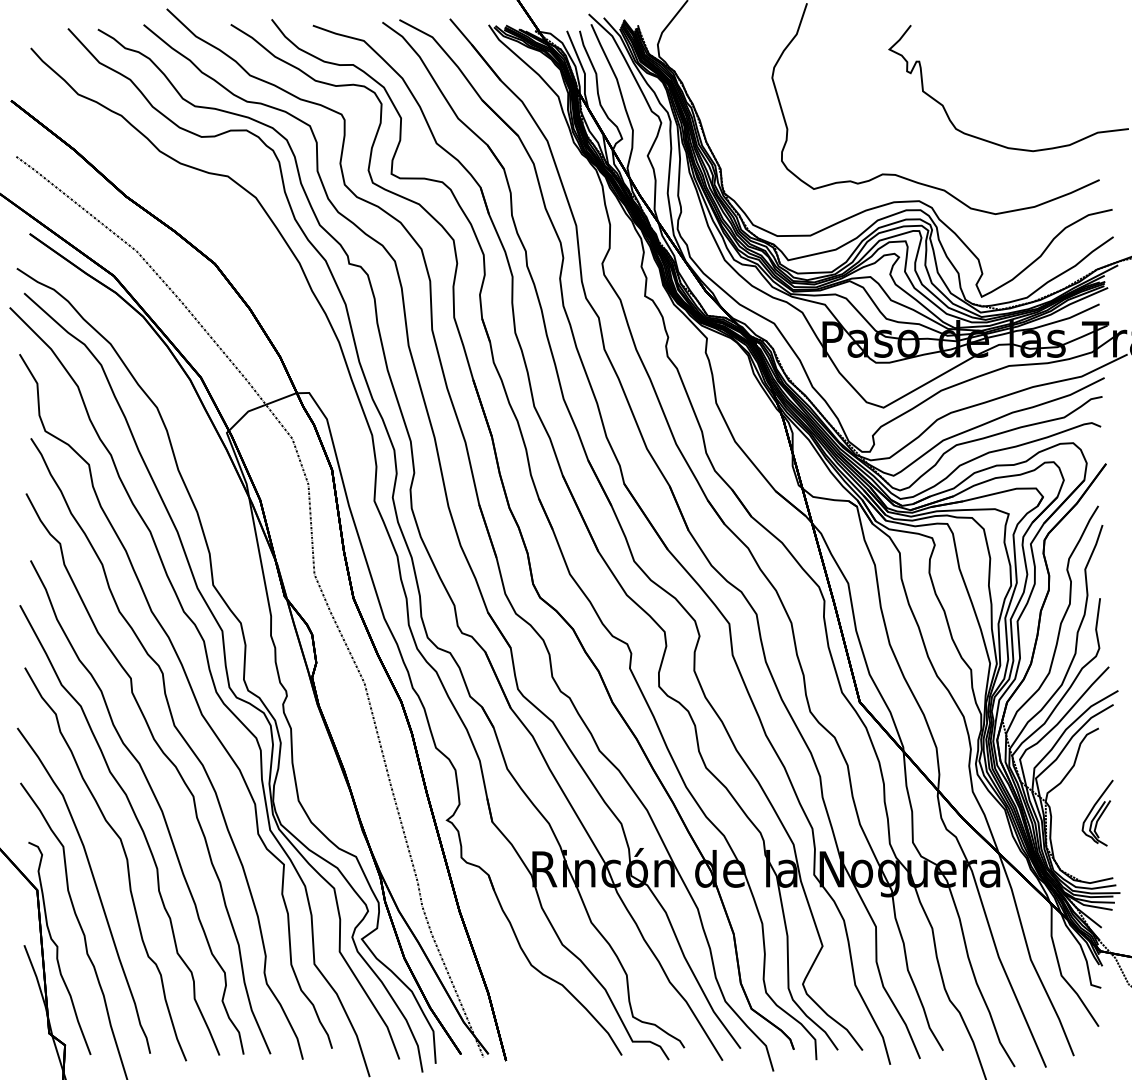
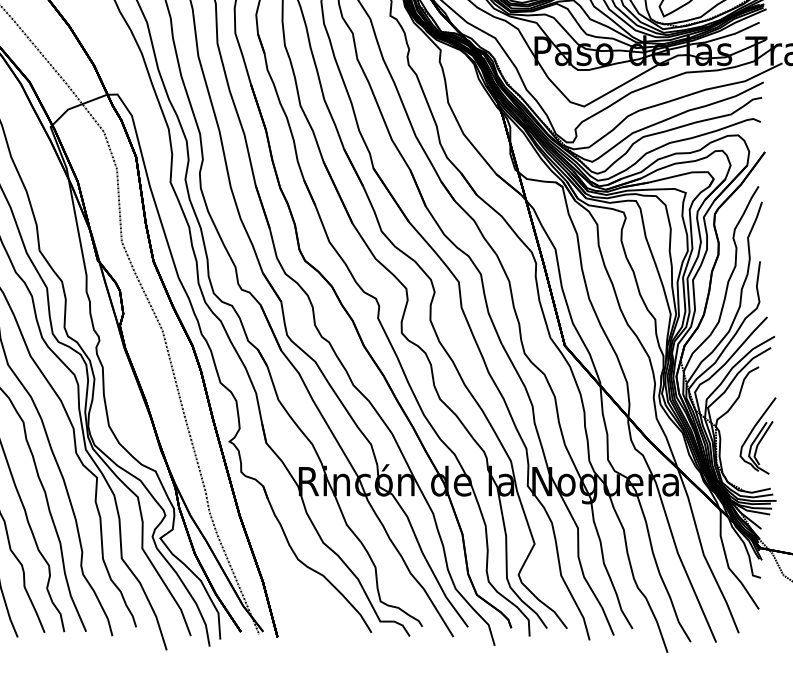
part: (1097, 812) -> (757, 435), size x1.43

